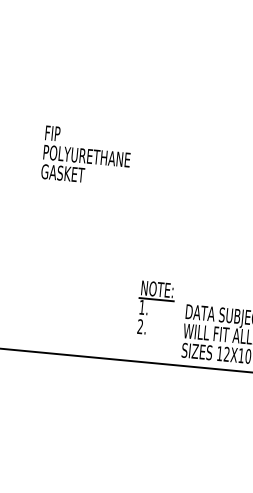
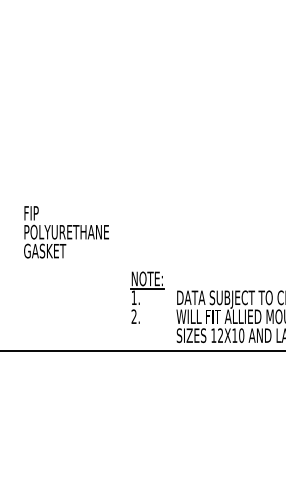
text: (86, 156) -> (66, 232), moved

